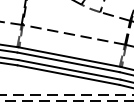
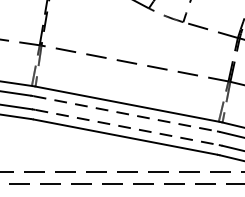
line: (69, 62) -> (127, 114), solid -> dashed
line: (70, 69) -> (128, 126), solid -> dashed

